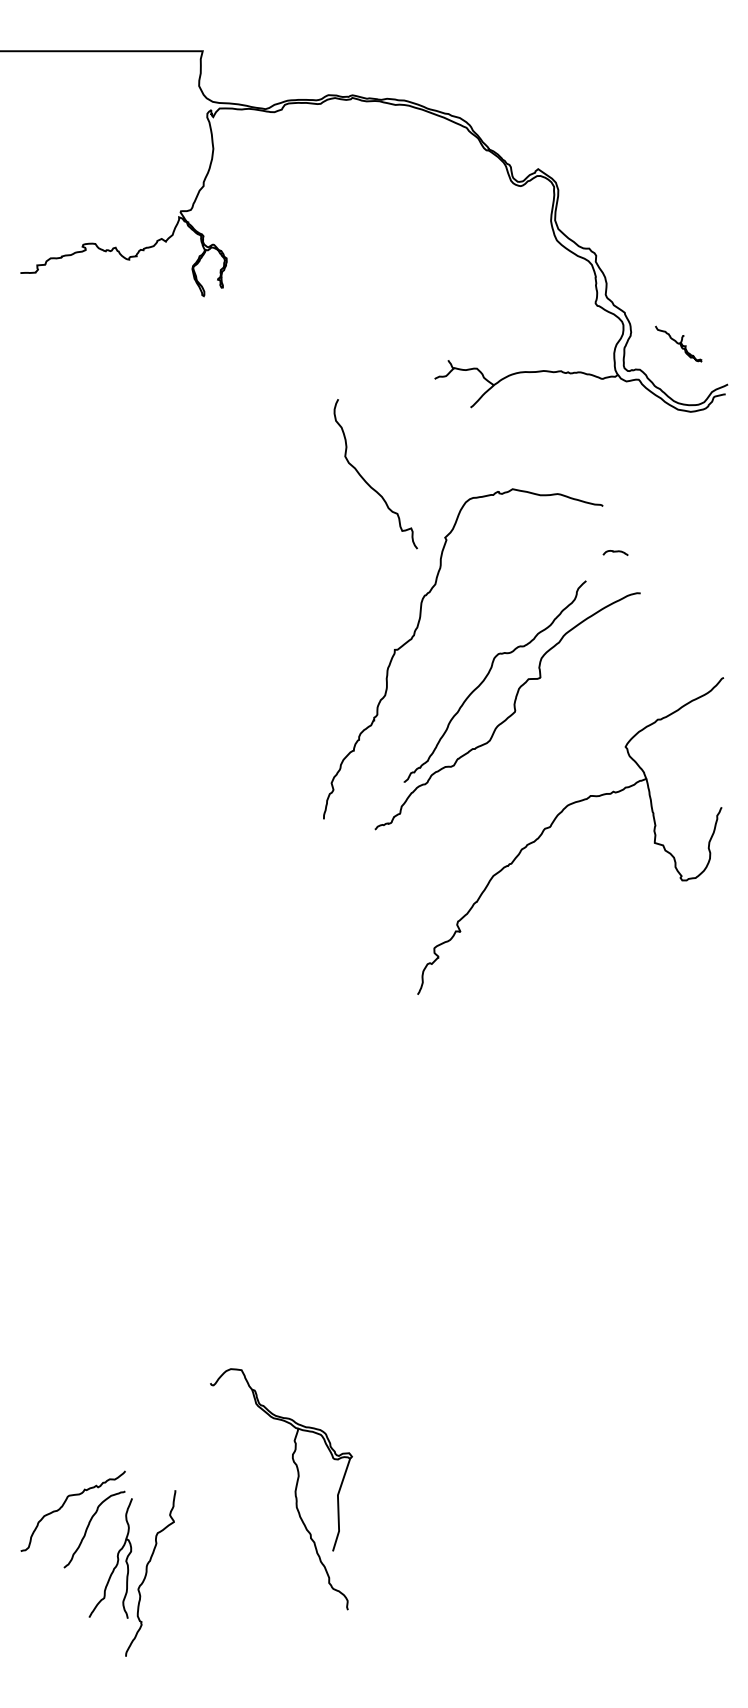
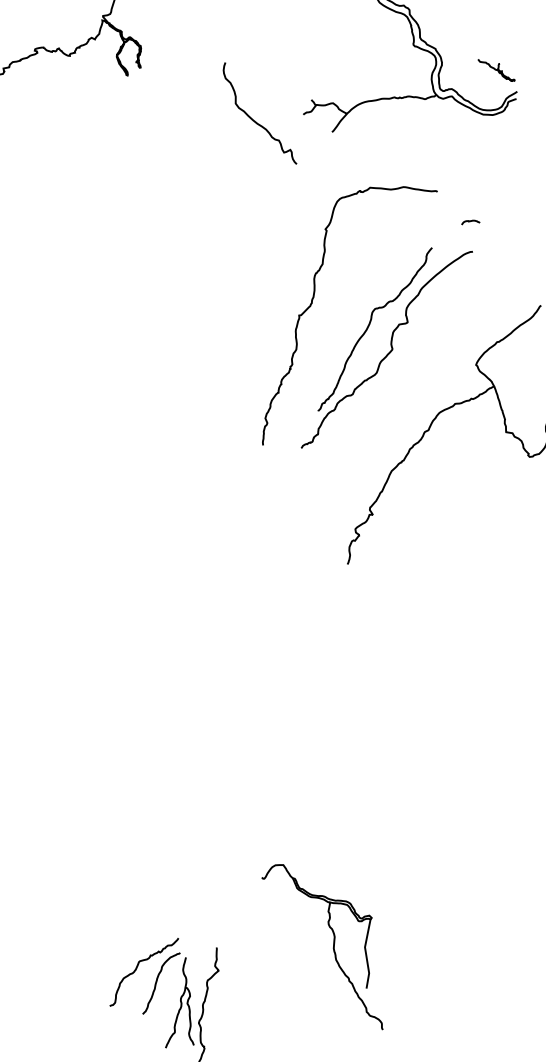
part: (678, 343) -> (496, 69), moved
curve: (365, 479) -> (252, 118), moved
curve: (615, 552) -> (470, 221), moved
part: (294, 1490) -> (332, 947), moved

